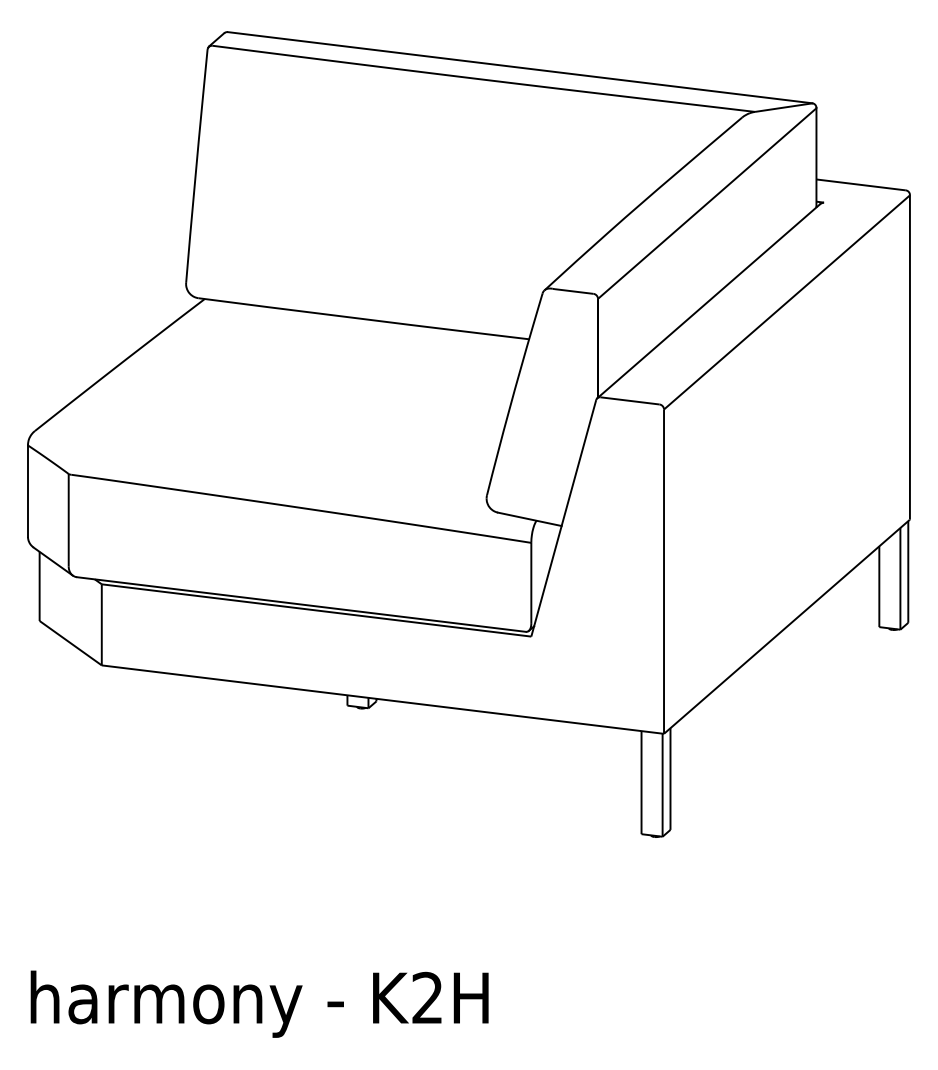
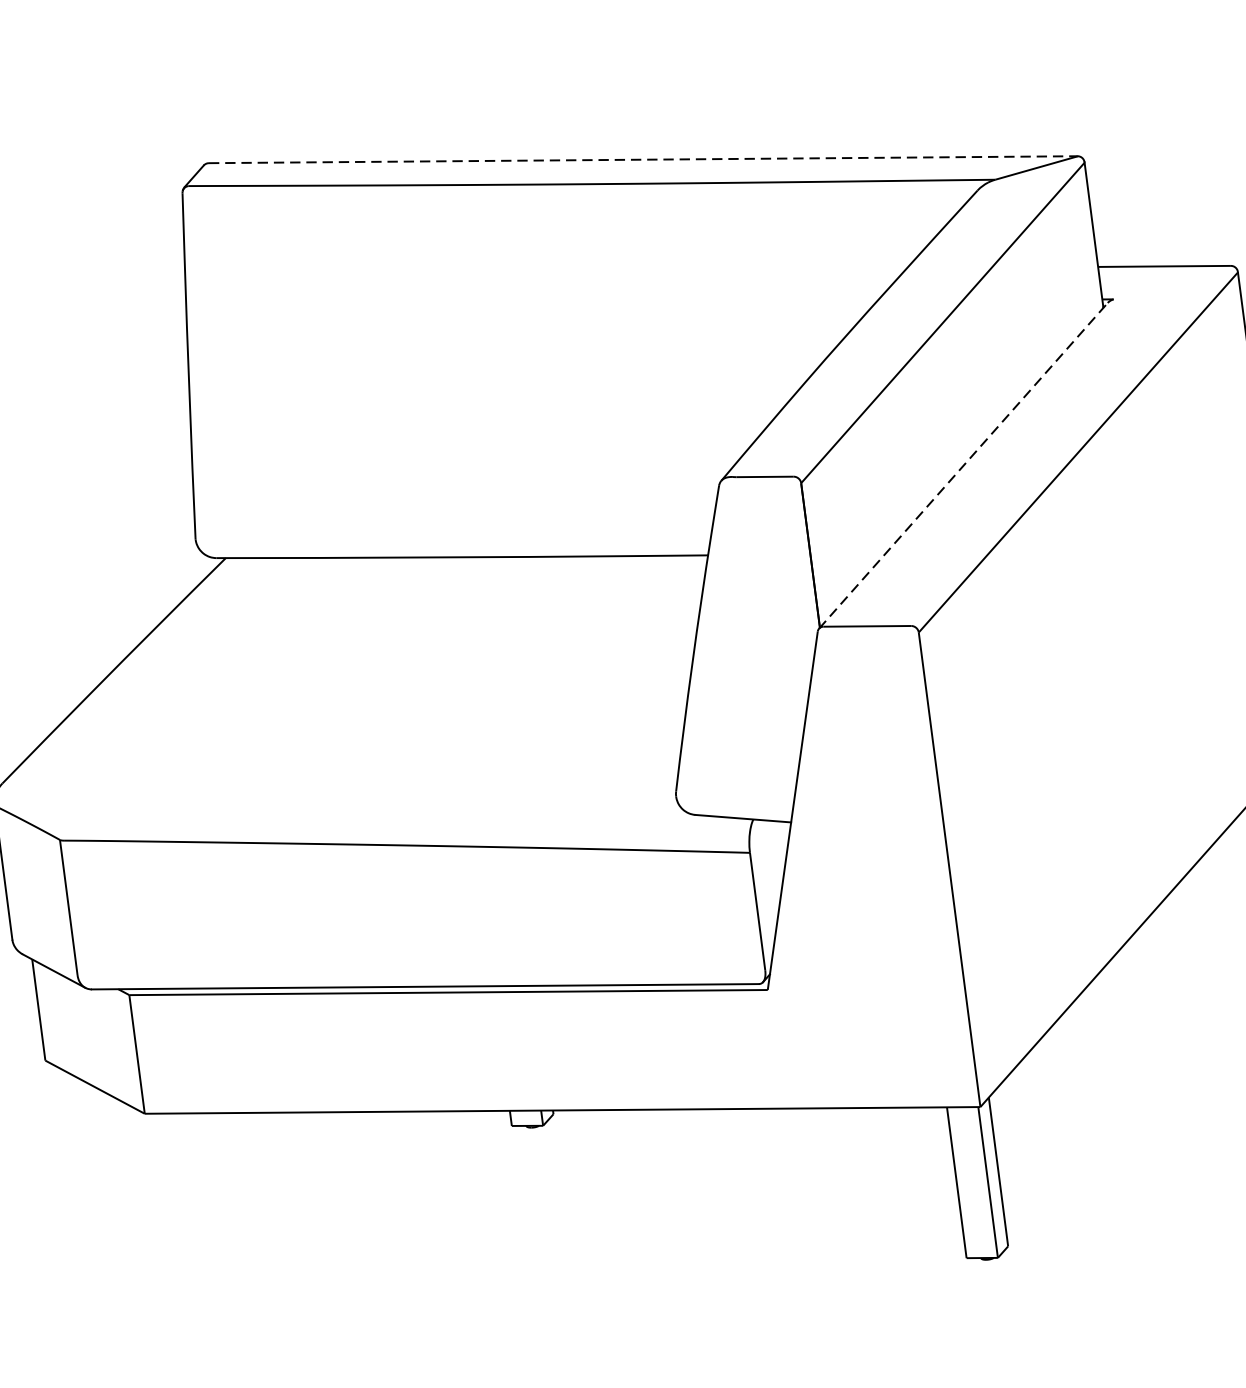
line: (520, 67) -> (643, 159), solid -> dashed
line: (708, 301) -> (963, 465), solid -> dashed

